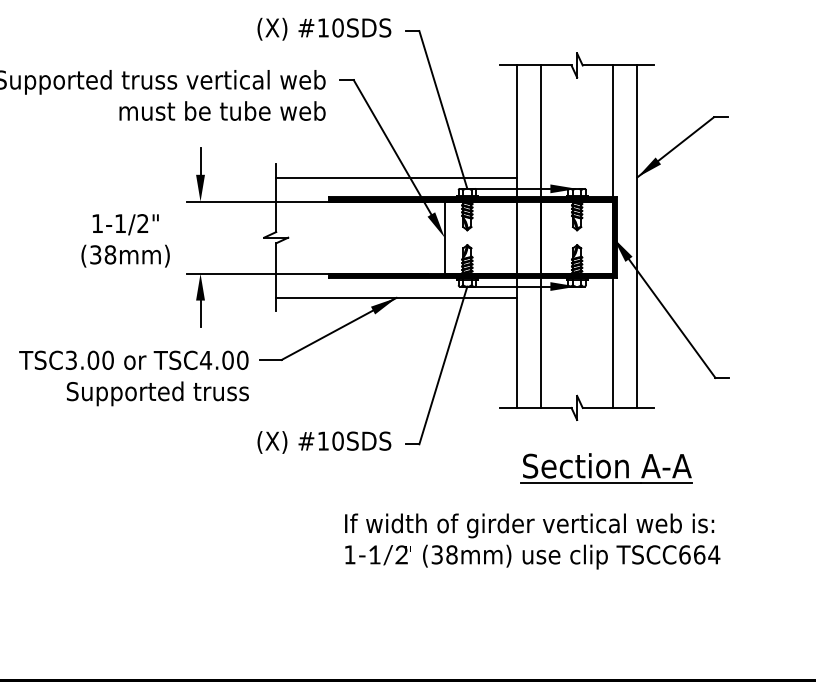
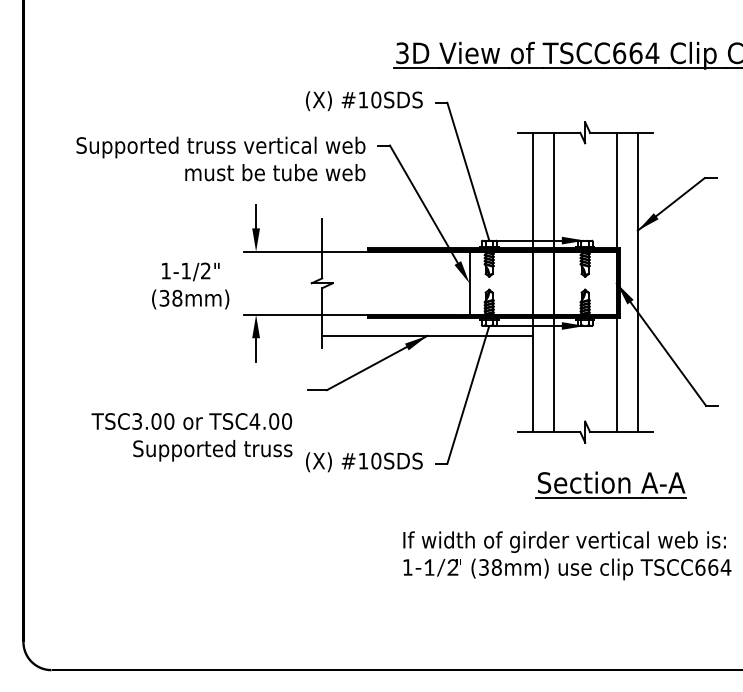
line: (396, 177) -> (427, 230), removed
text: (133, 378) -> (191, 437), moved
text: (532, 541) -> (567, 555), moved

